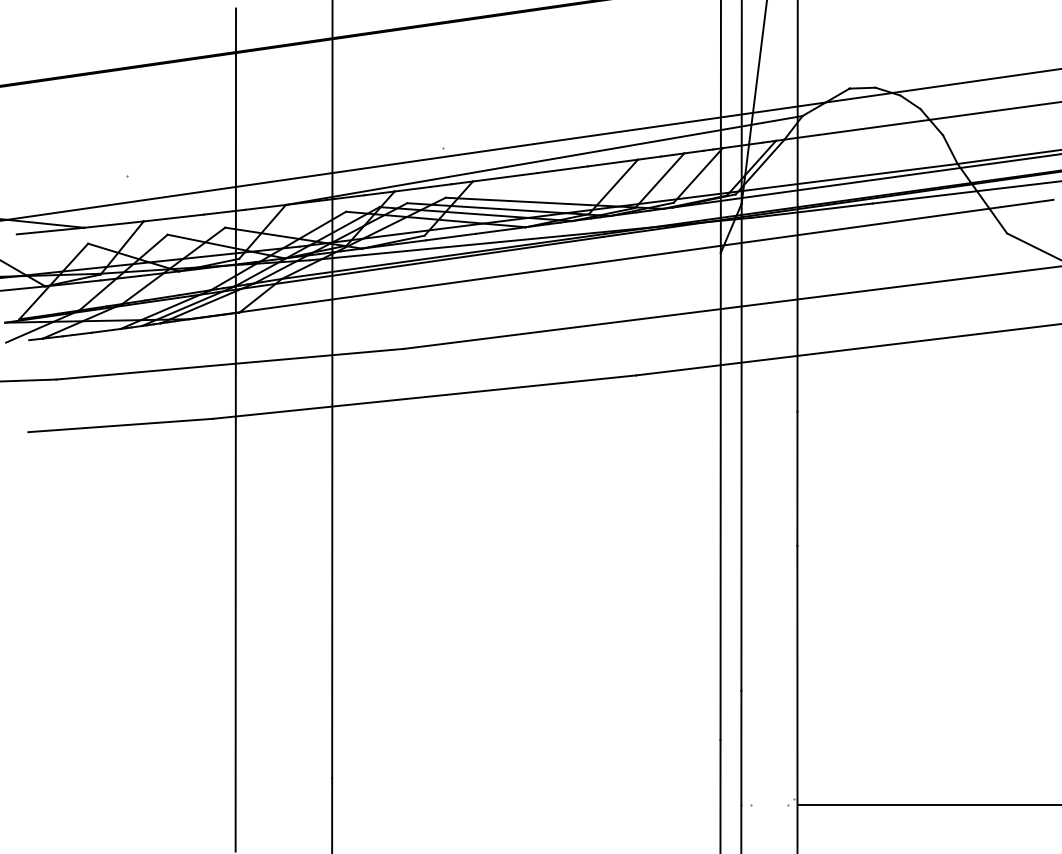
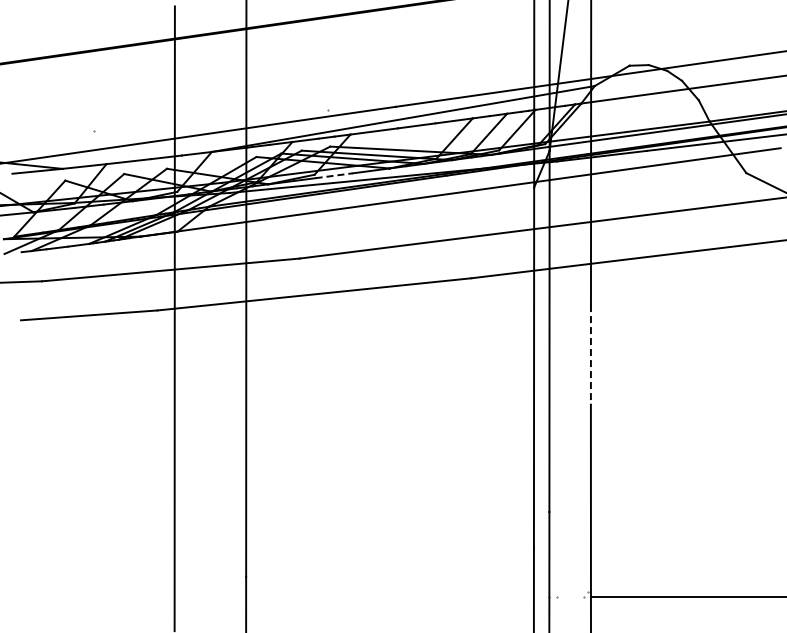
line: (451, 236) -> (334, 175), solid -> dashed
line: (796, 478) -> (590, 354), solid -> dashed

